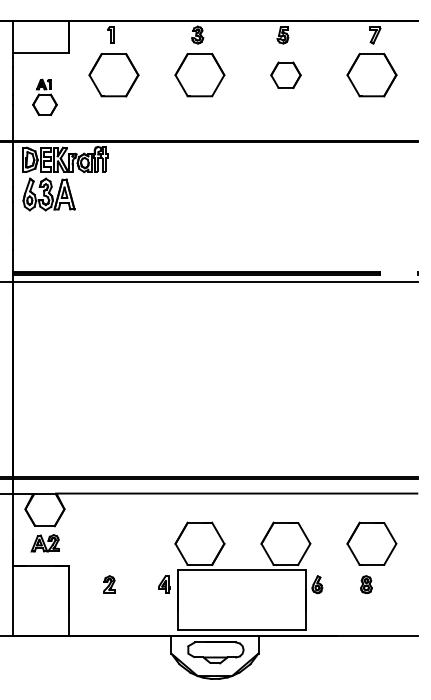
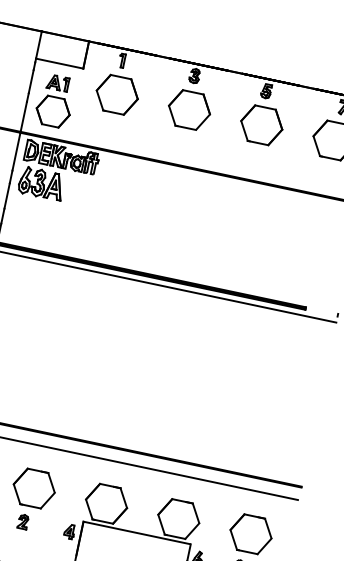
part: (285, 75) -> (261, 125), size x1.67
part: (44, 97) -> (54, 101), size x1.67
part: (113, 543) -> (34, 488), added

